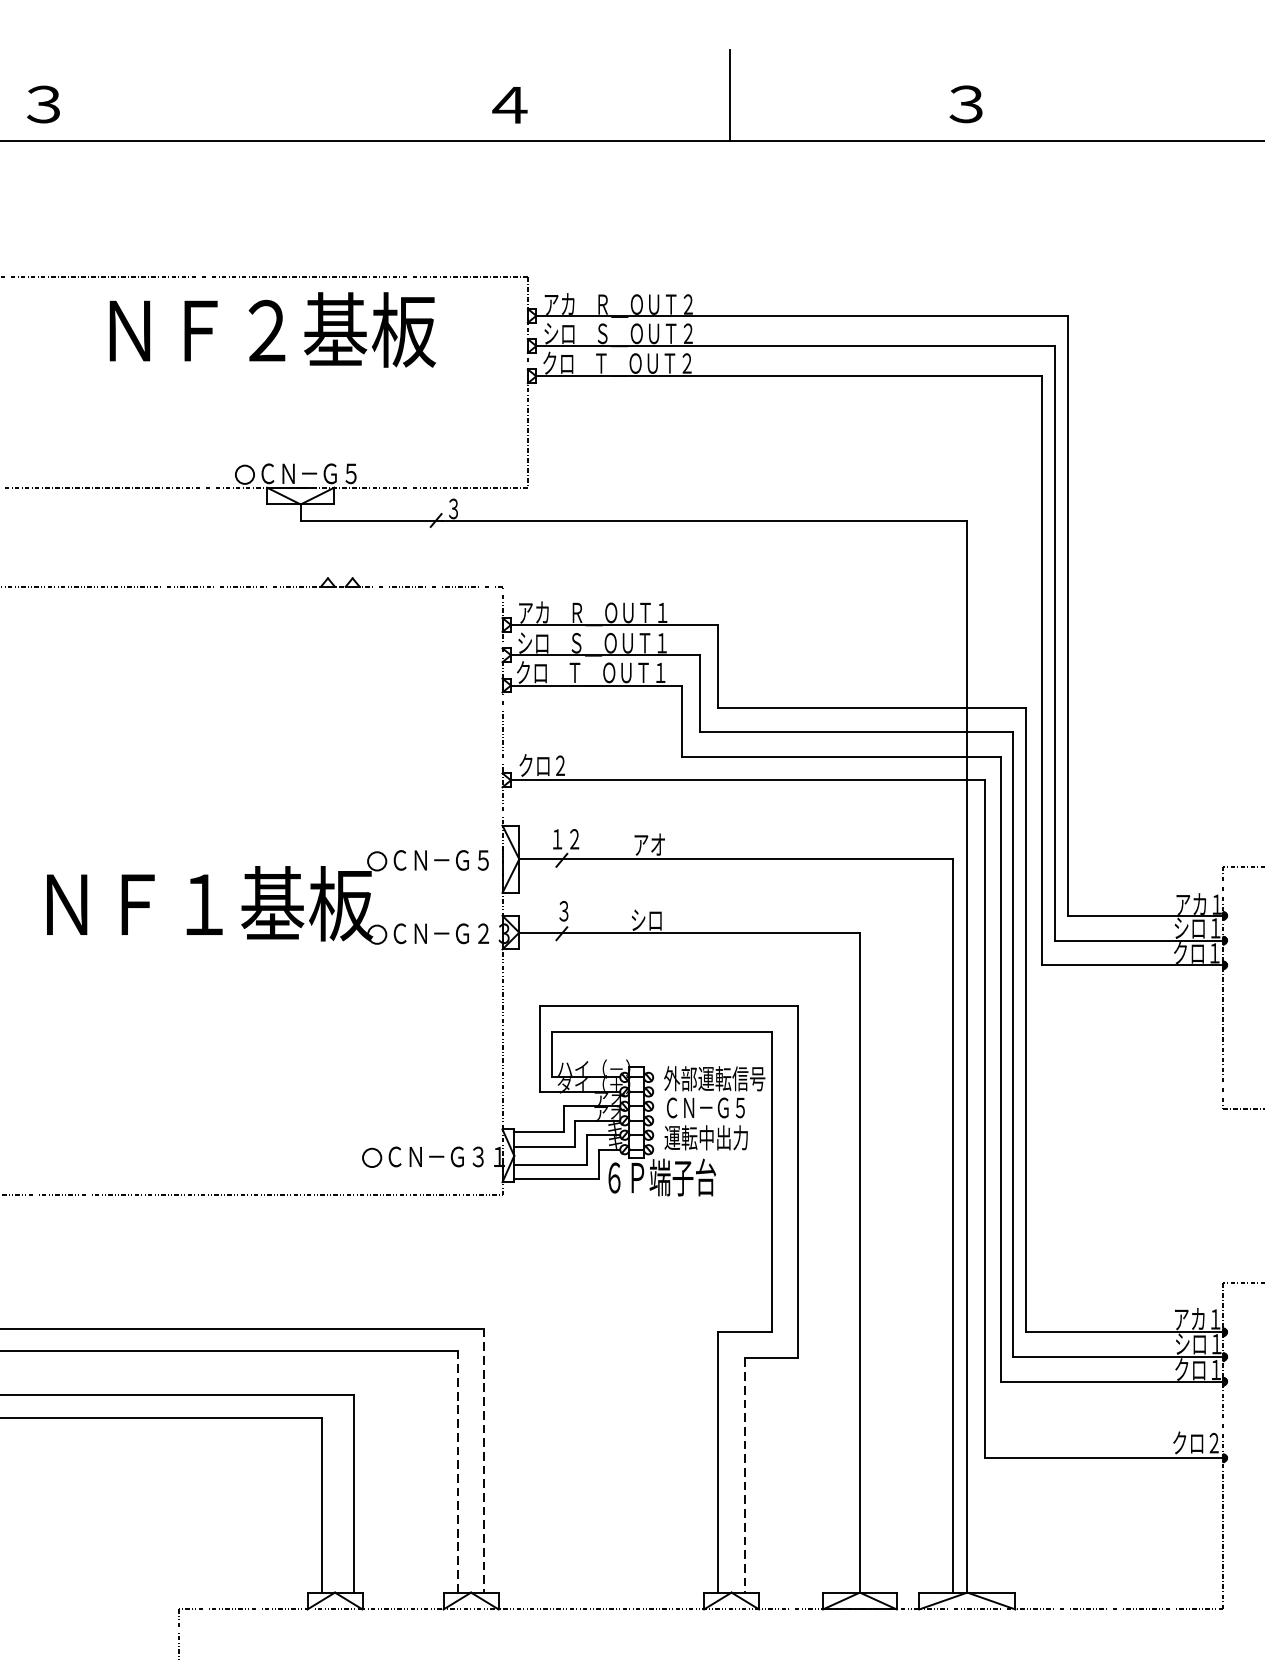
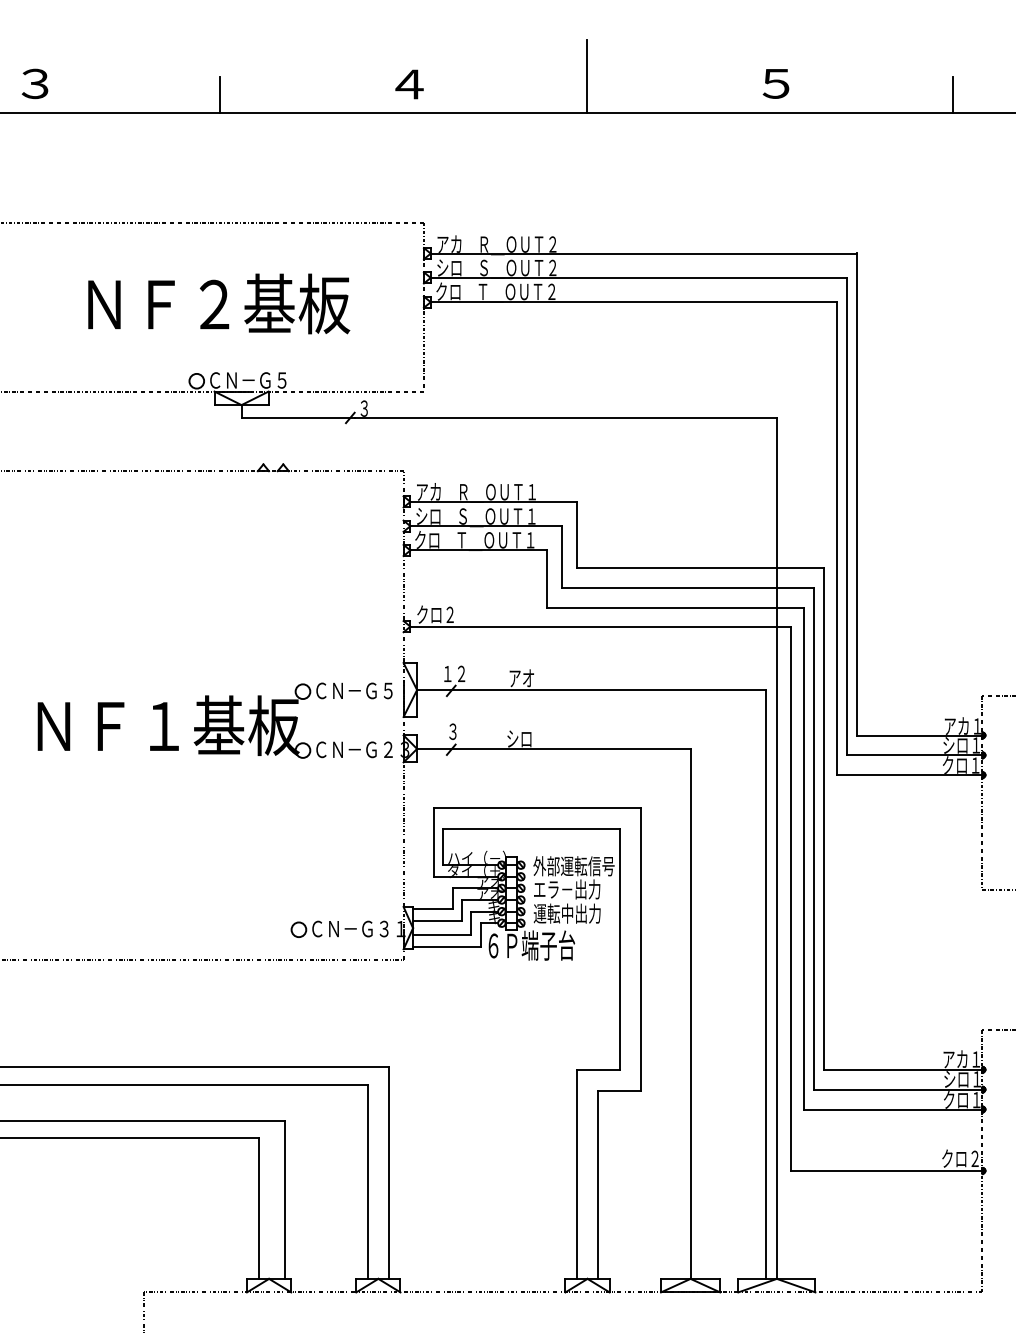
text: (965, 103) -> (775, 83), ３ -> ５
line: (273, 117) -> (219, 94), added
line: (1187, 117) -> (953, 94), added
text: (273, 329) -> (219, 303), moved
text: (706, 1107) -> (567, 889), ＣＮ－Ｇ５ -> エラ－出力
line: (483, 1460) -> (388, 1172), dashed -> solid
line: (457, 1472) -> (367, 1182), dashed -> solid
line: (745, 1476) -> (598, 1185), dashed -> solid

